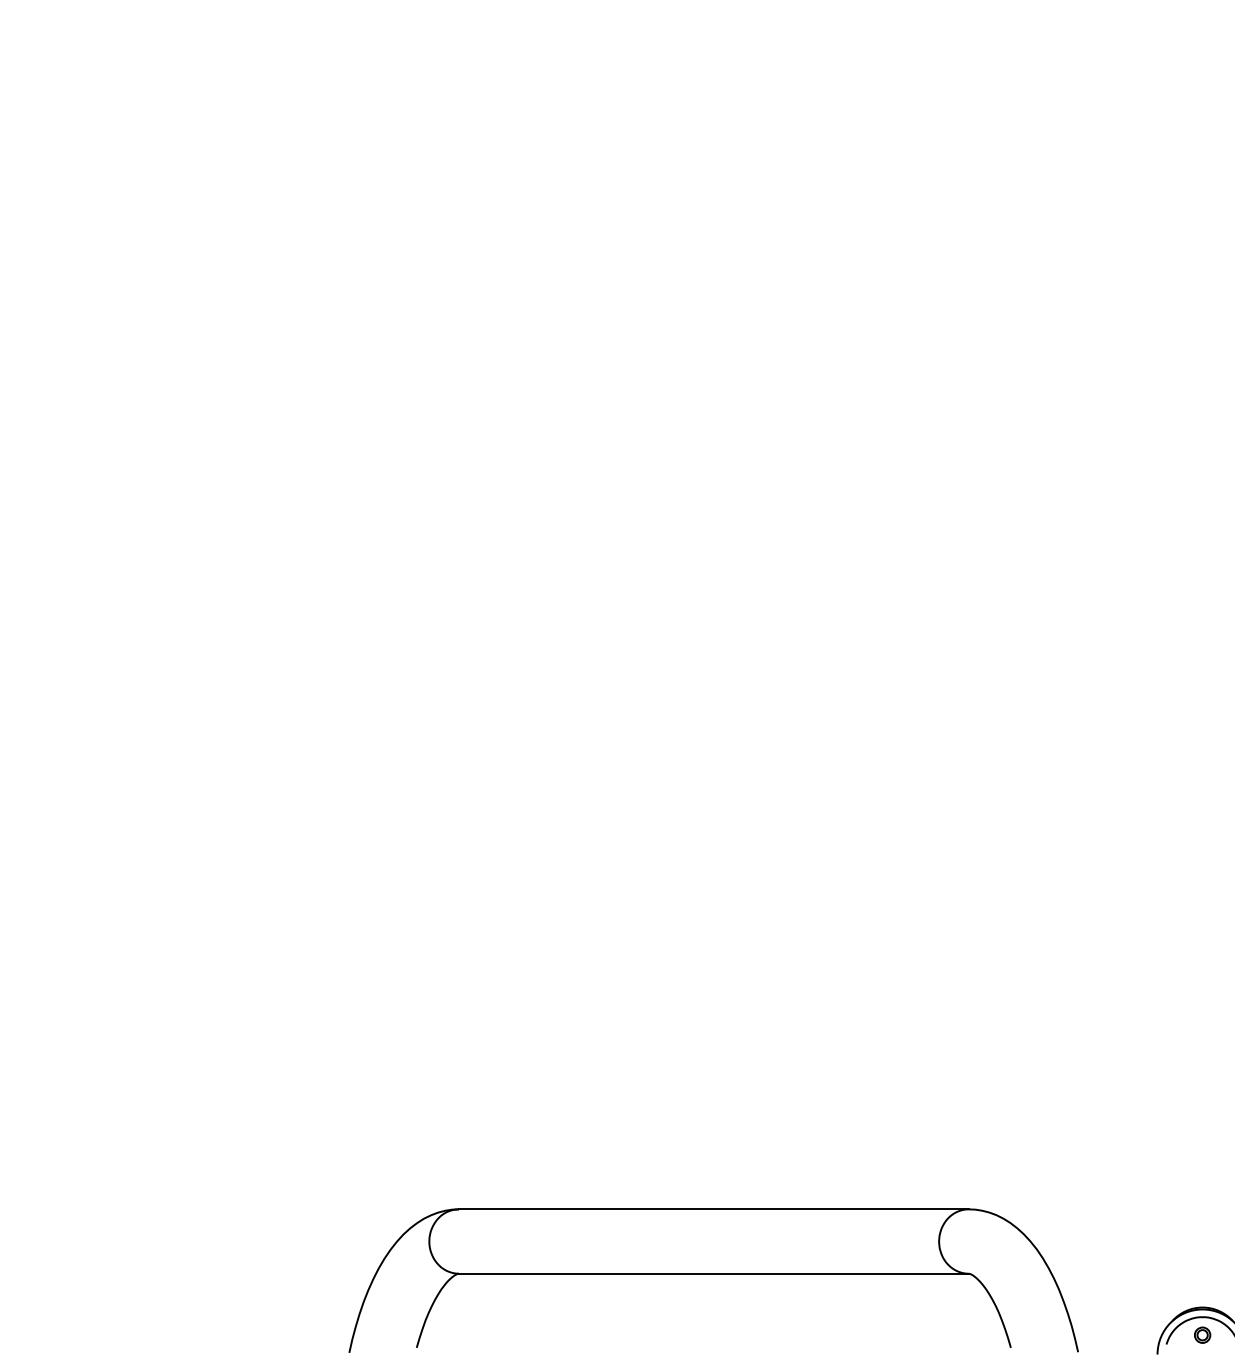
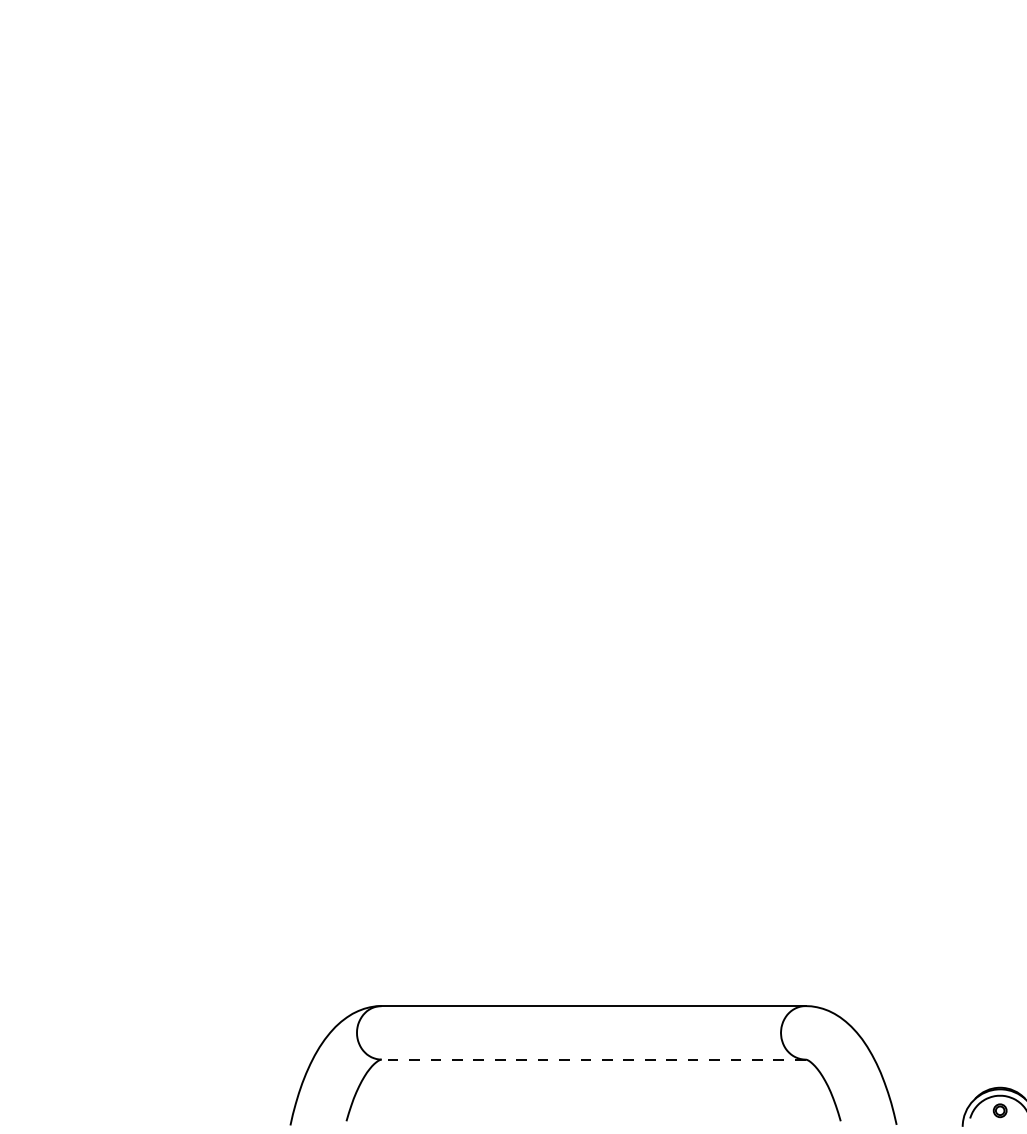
line: (713, 1273) -> (593, 1059), solid -> dashed

